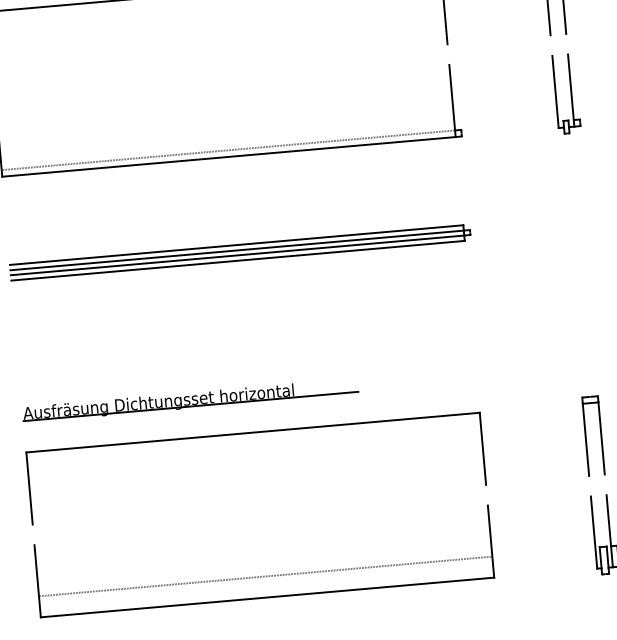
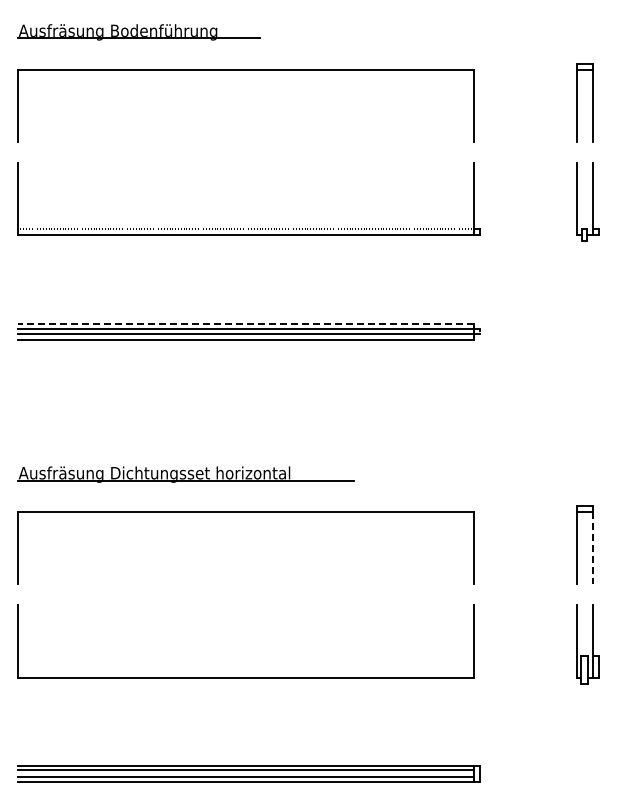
line: (236, 244) -> (245, 323), solid -> dashed
line: (601, 438) -> (592, 548), solid -> dashed
line: (265, 576) -> (245, 656), removed

